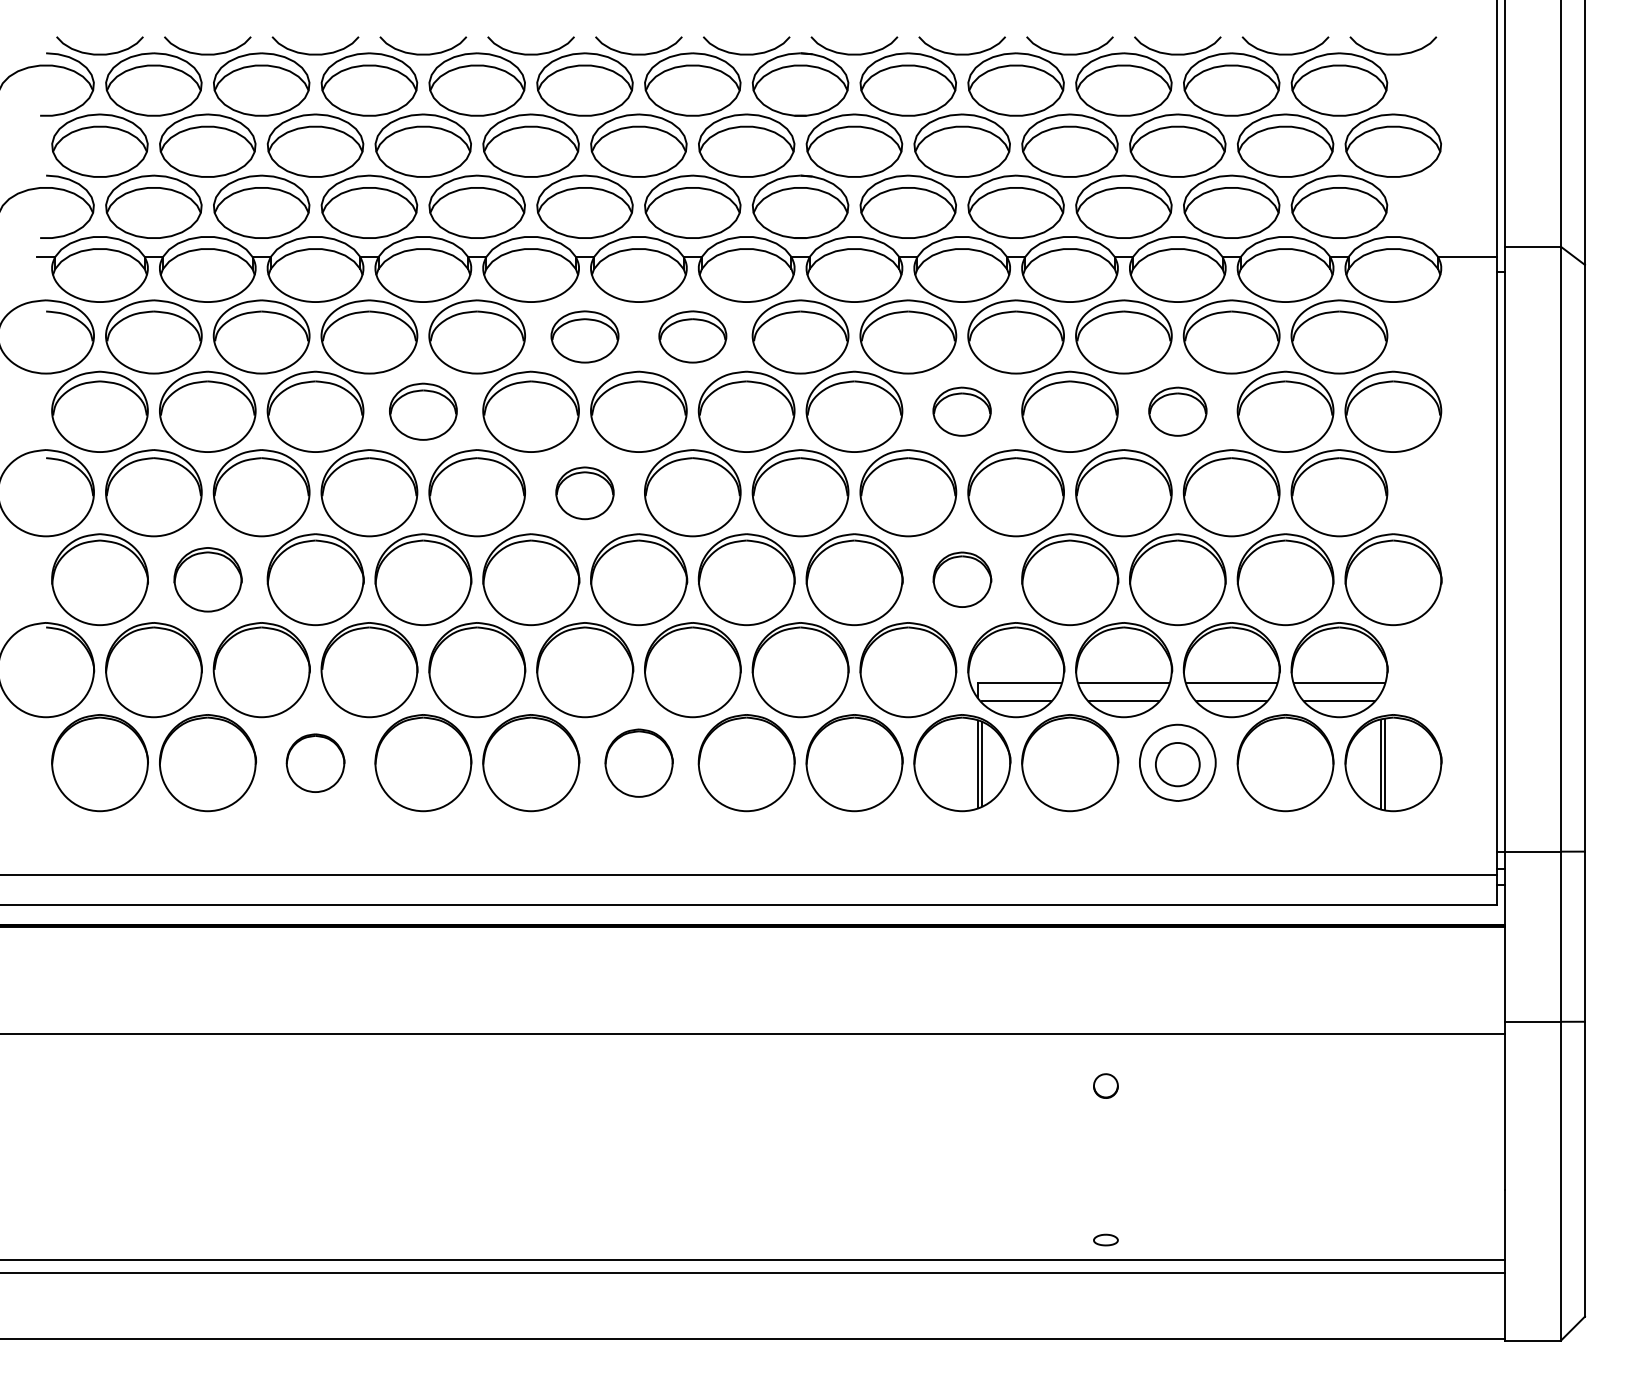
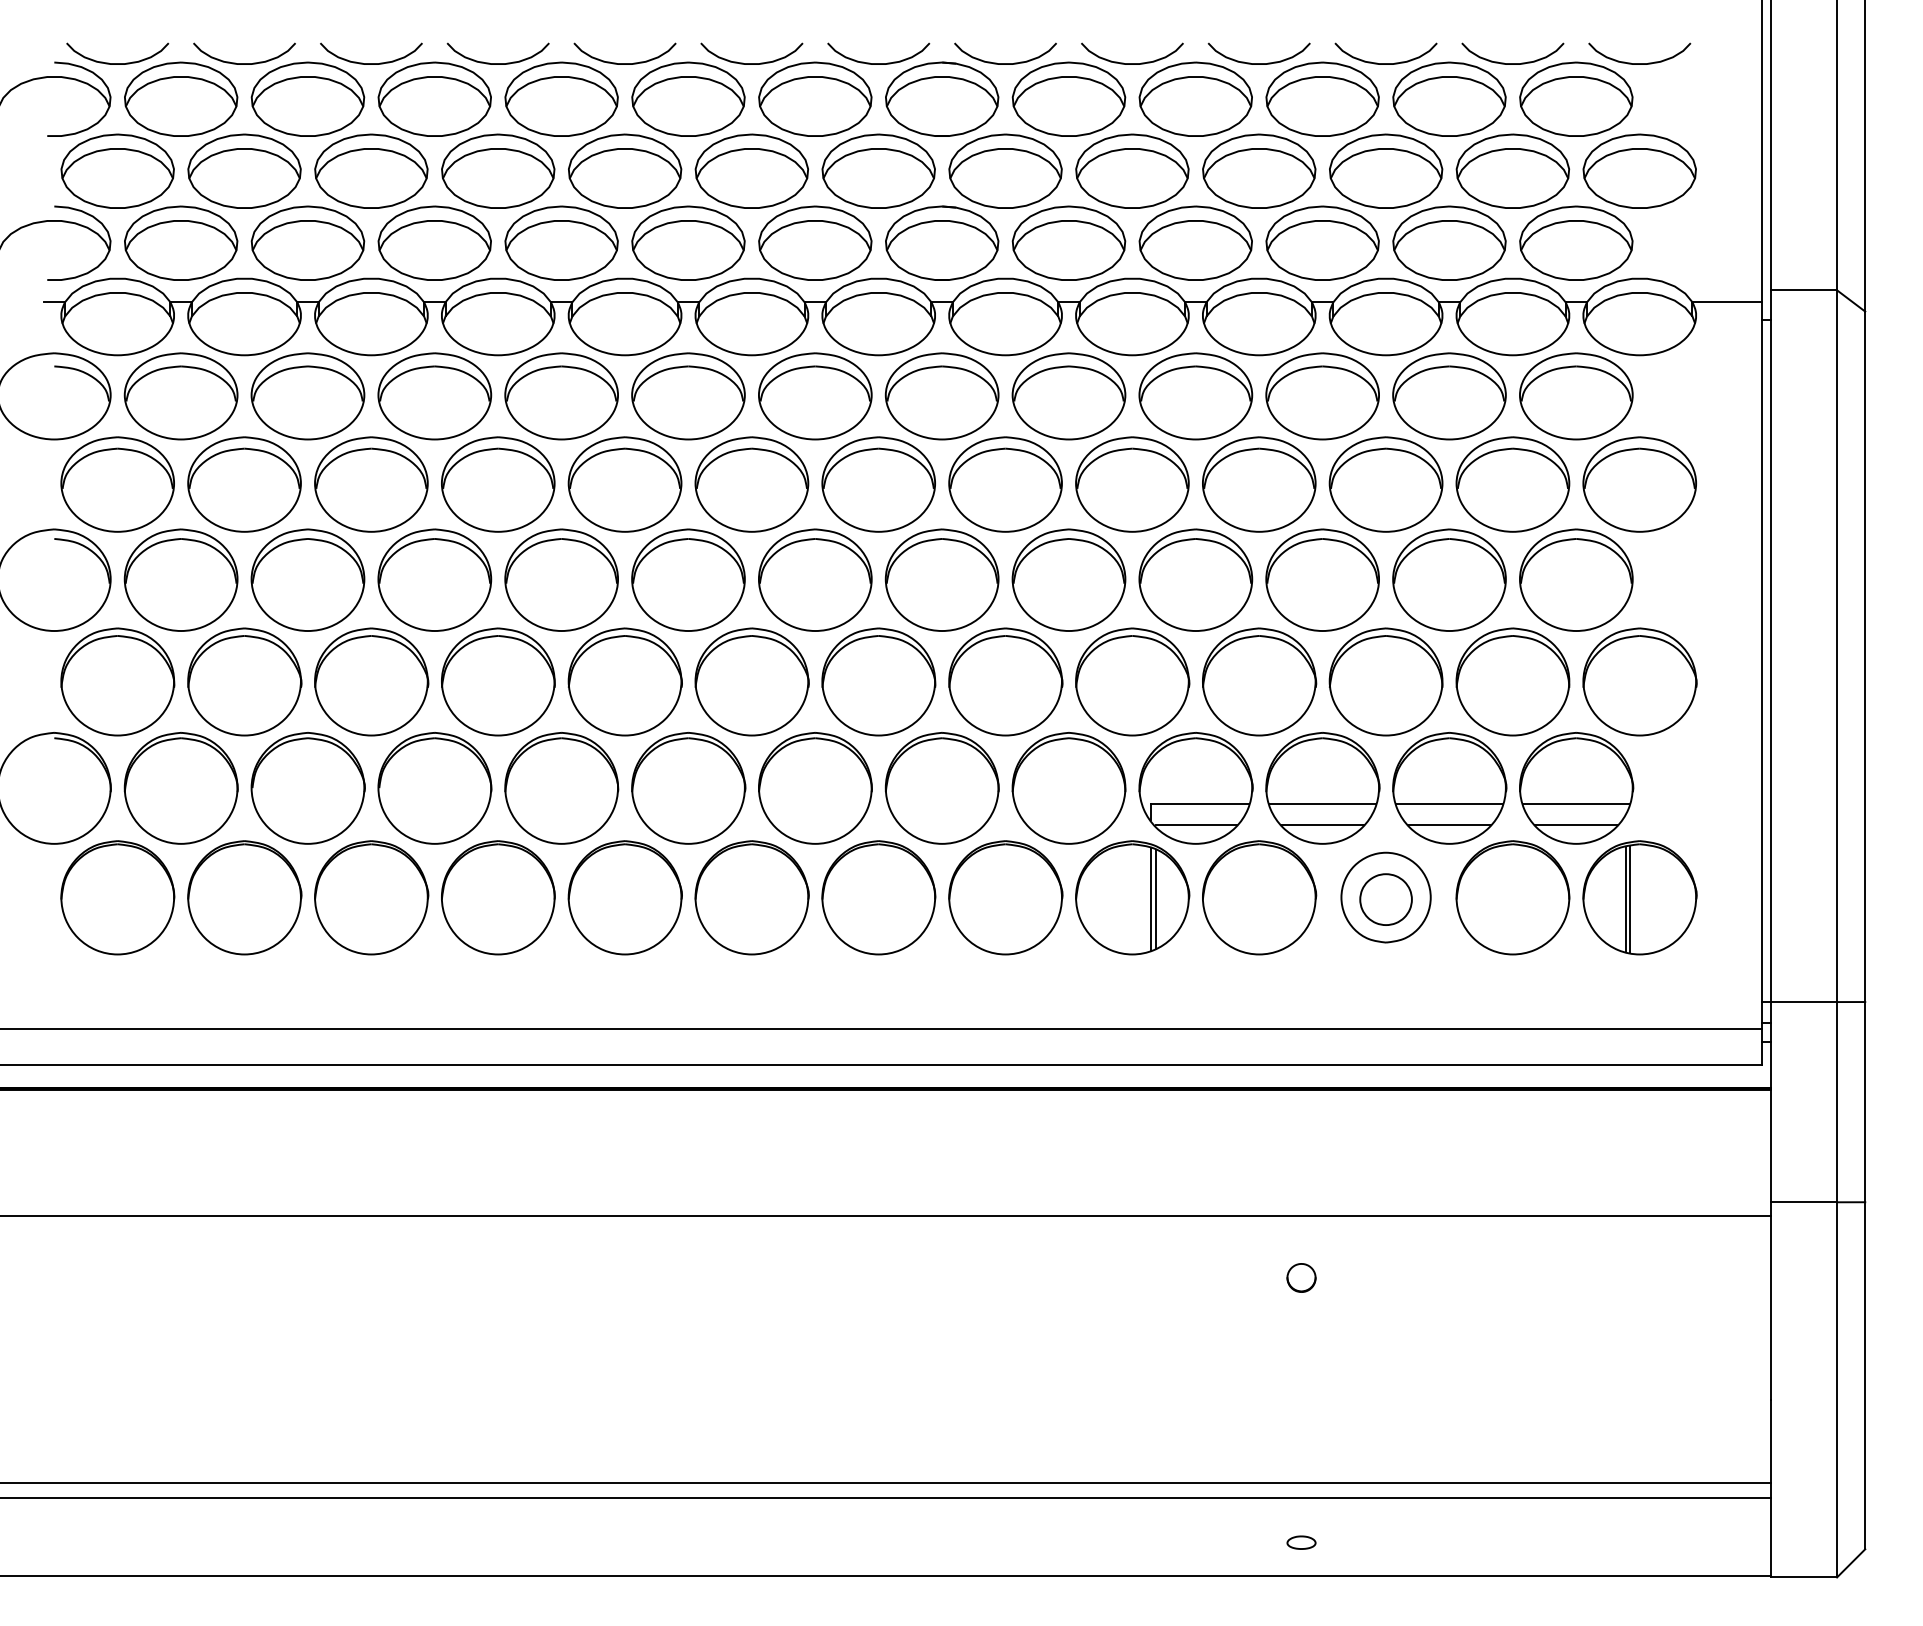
part: (584, 336) -> (687, 395), size x1.43
part: (692, 336) -> (814, 395), size x1.43
part: (423, 411) -> (498, 484), size x1.43
part: (961, 411) -> (1131, 484), size x1.67
part: (1177, 411) -> (1385, 484), size x1.67
part: (584, 493) -> (687, 580), size x1.67
part: (208, 579) -> (245, 681), size x1.43
part: (962, 579) -> (1132, 681), size x1.67
part: (315, 763) -> (371, 898), size x1.67
part: (639, 763) -> (752, 898), size x1.43
part: (1105, 1239) -> (1301, 1542), moved

